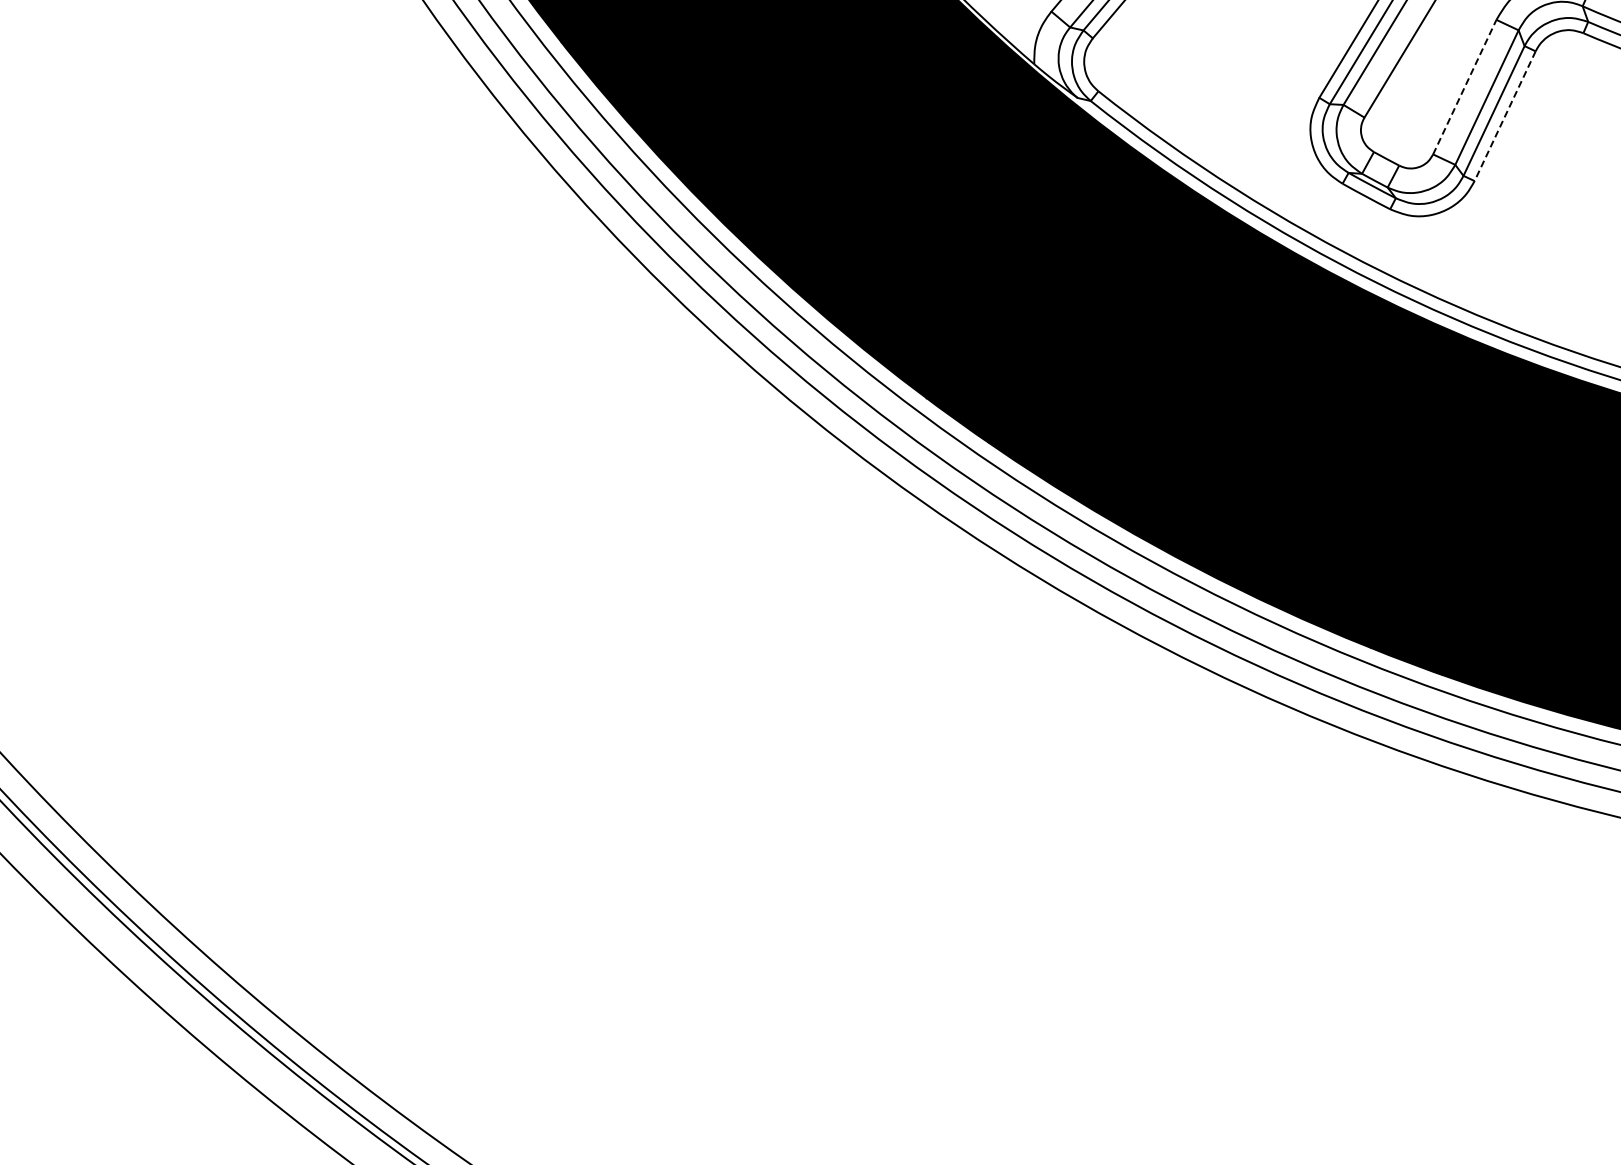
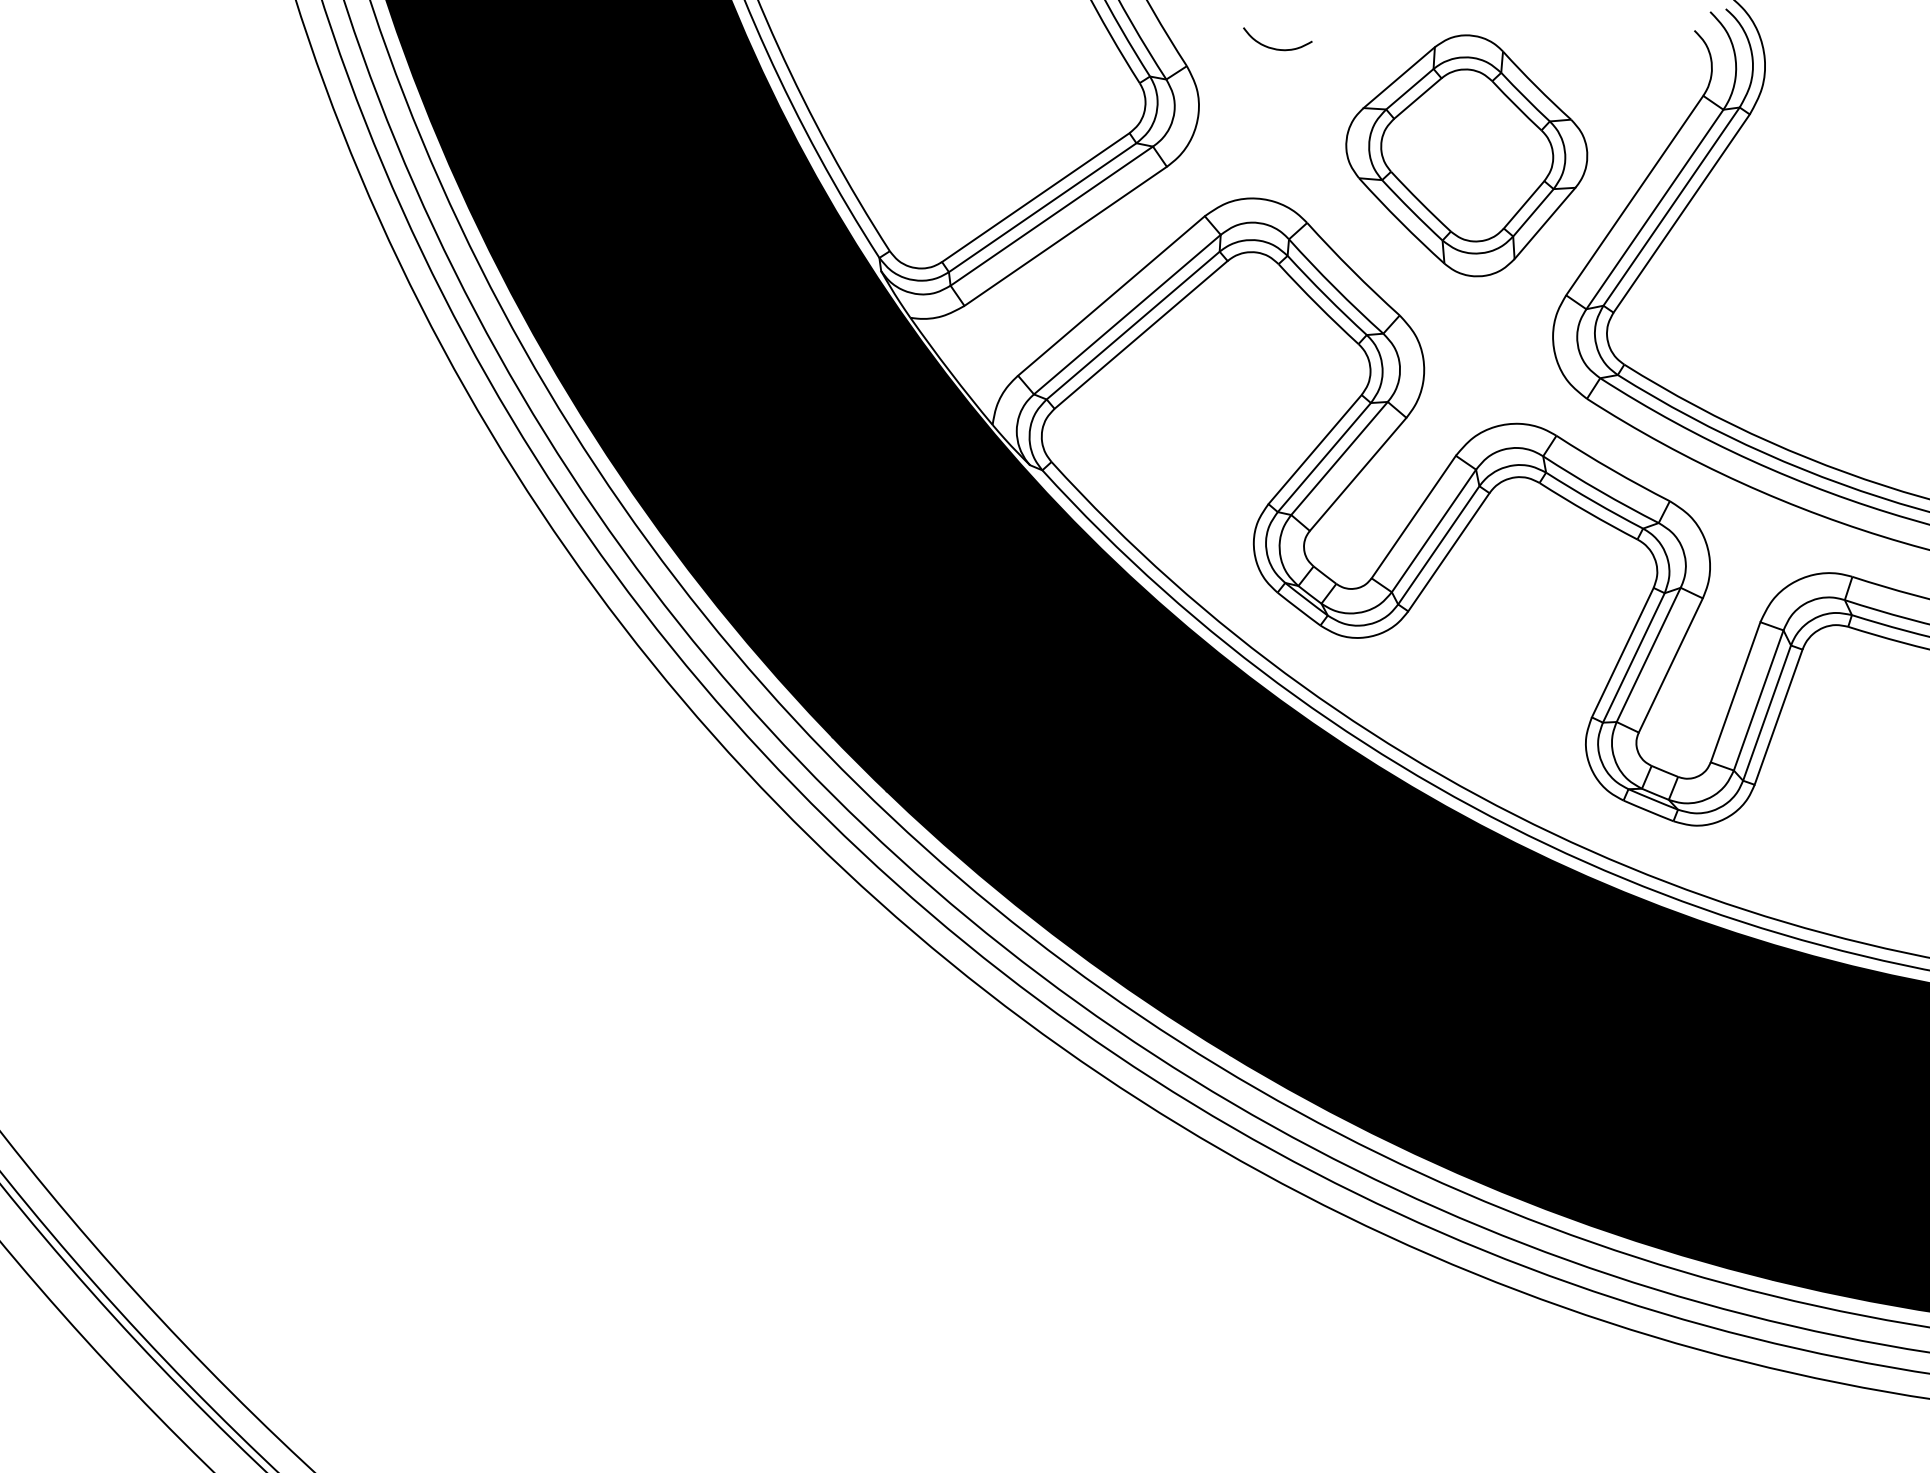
line: (1465, 86) -> (1414, 516), dashed -> solid
line: (1504, 116) -> (1448, 552), dashed -> solid

